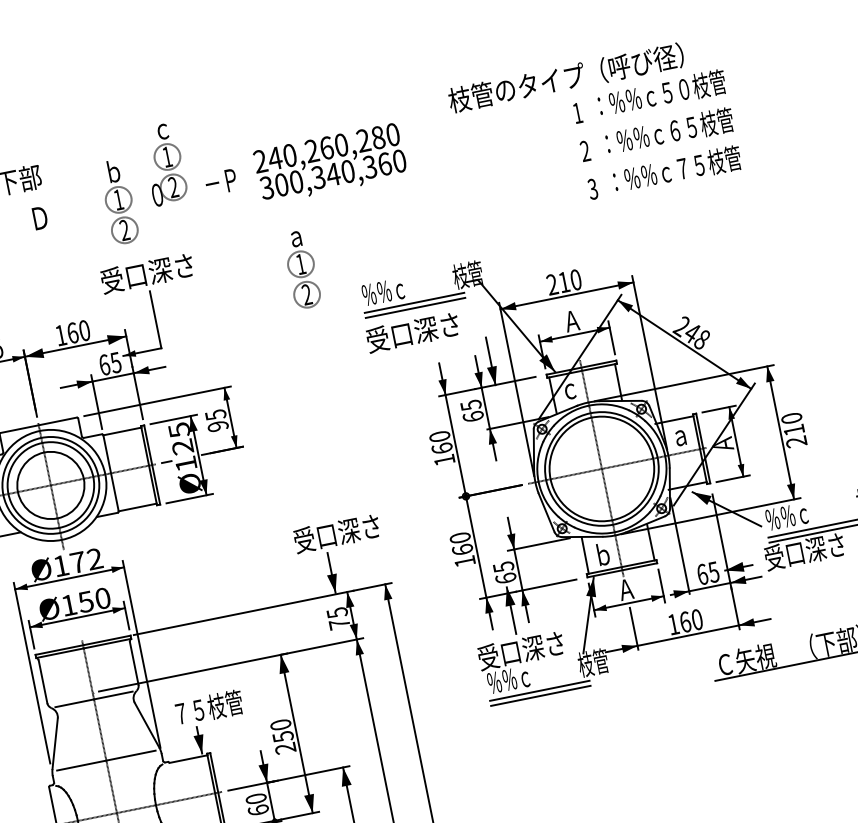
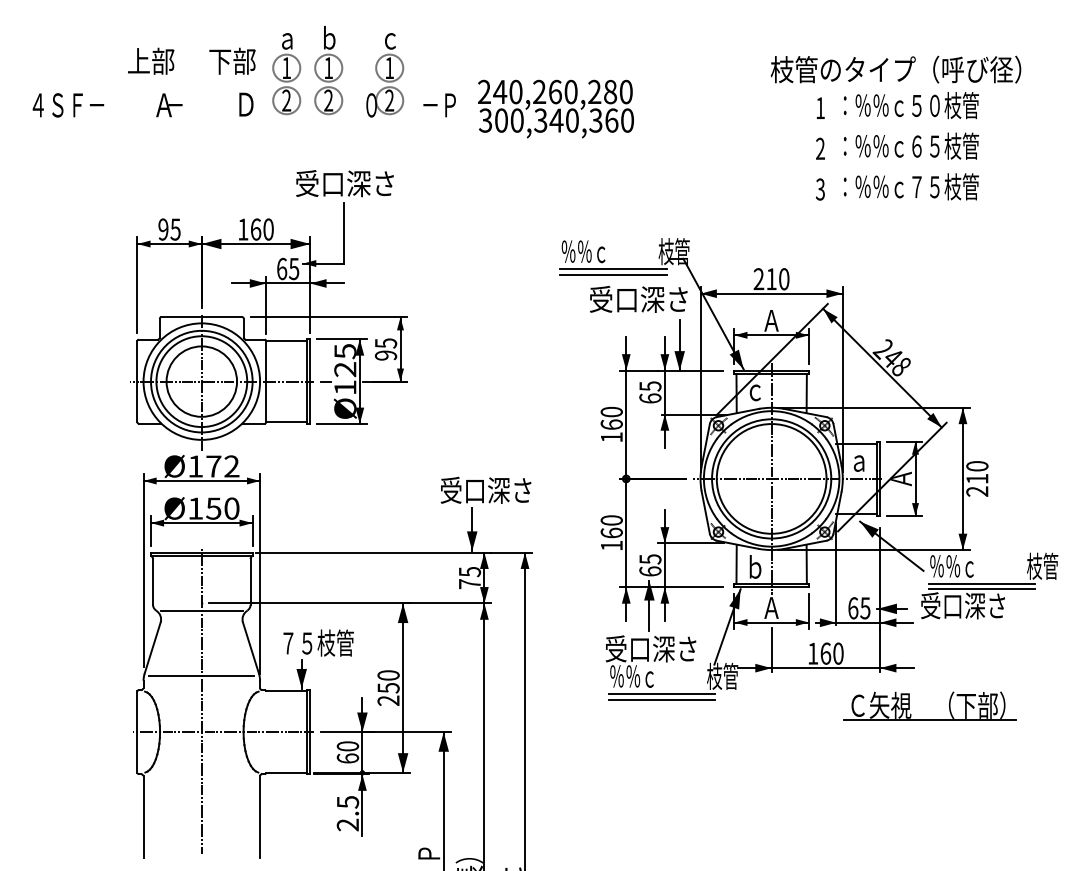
text: (565, 77) -> (895, 69), moved
part: (118, 202) -> (328, 70), moved
part: (301, 270) -> (286, 74), moved
text: (412, 331) -> (638, 298), moved

